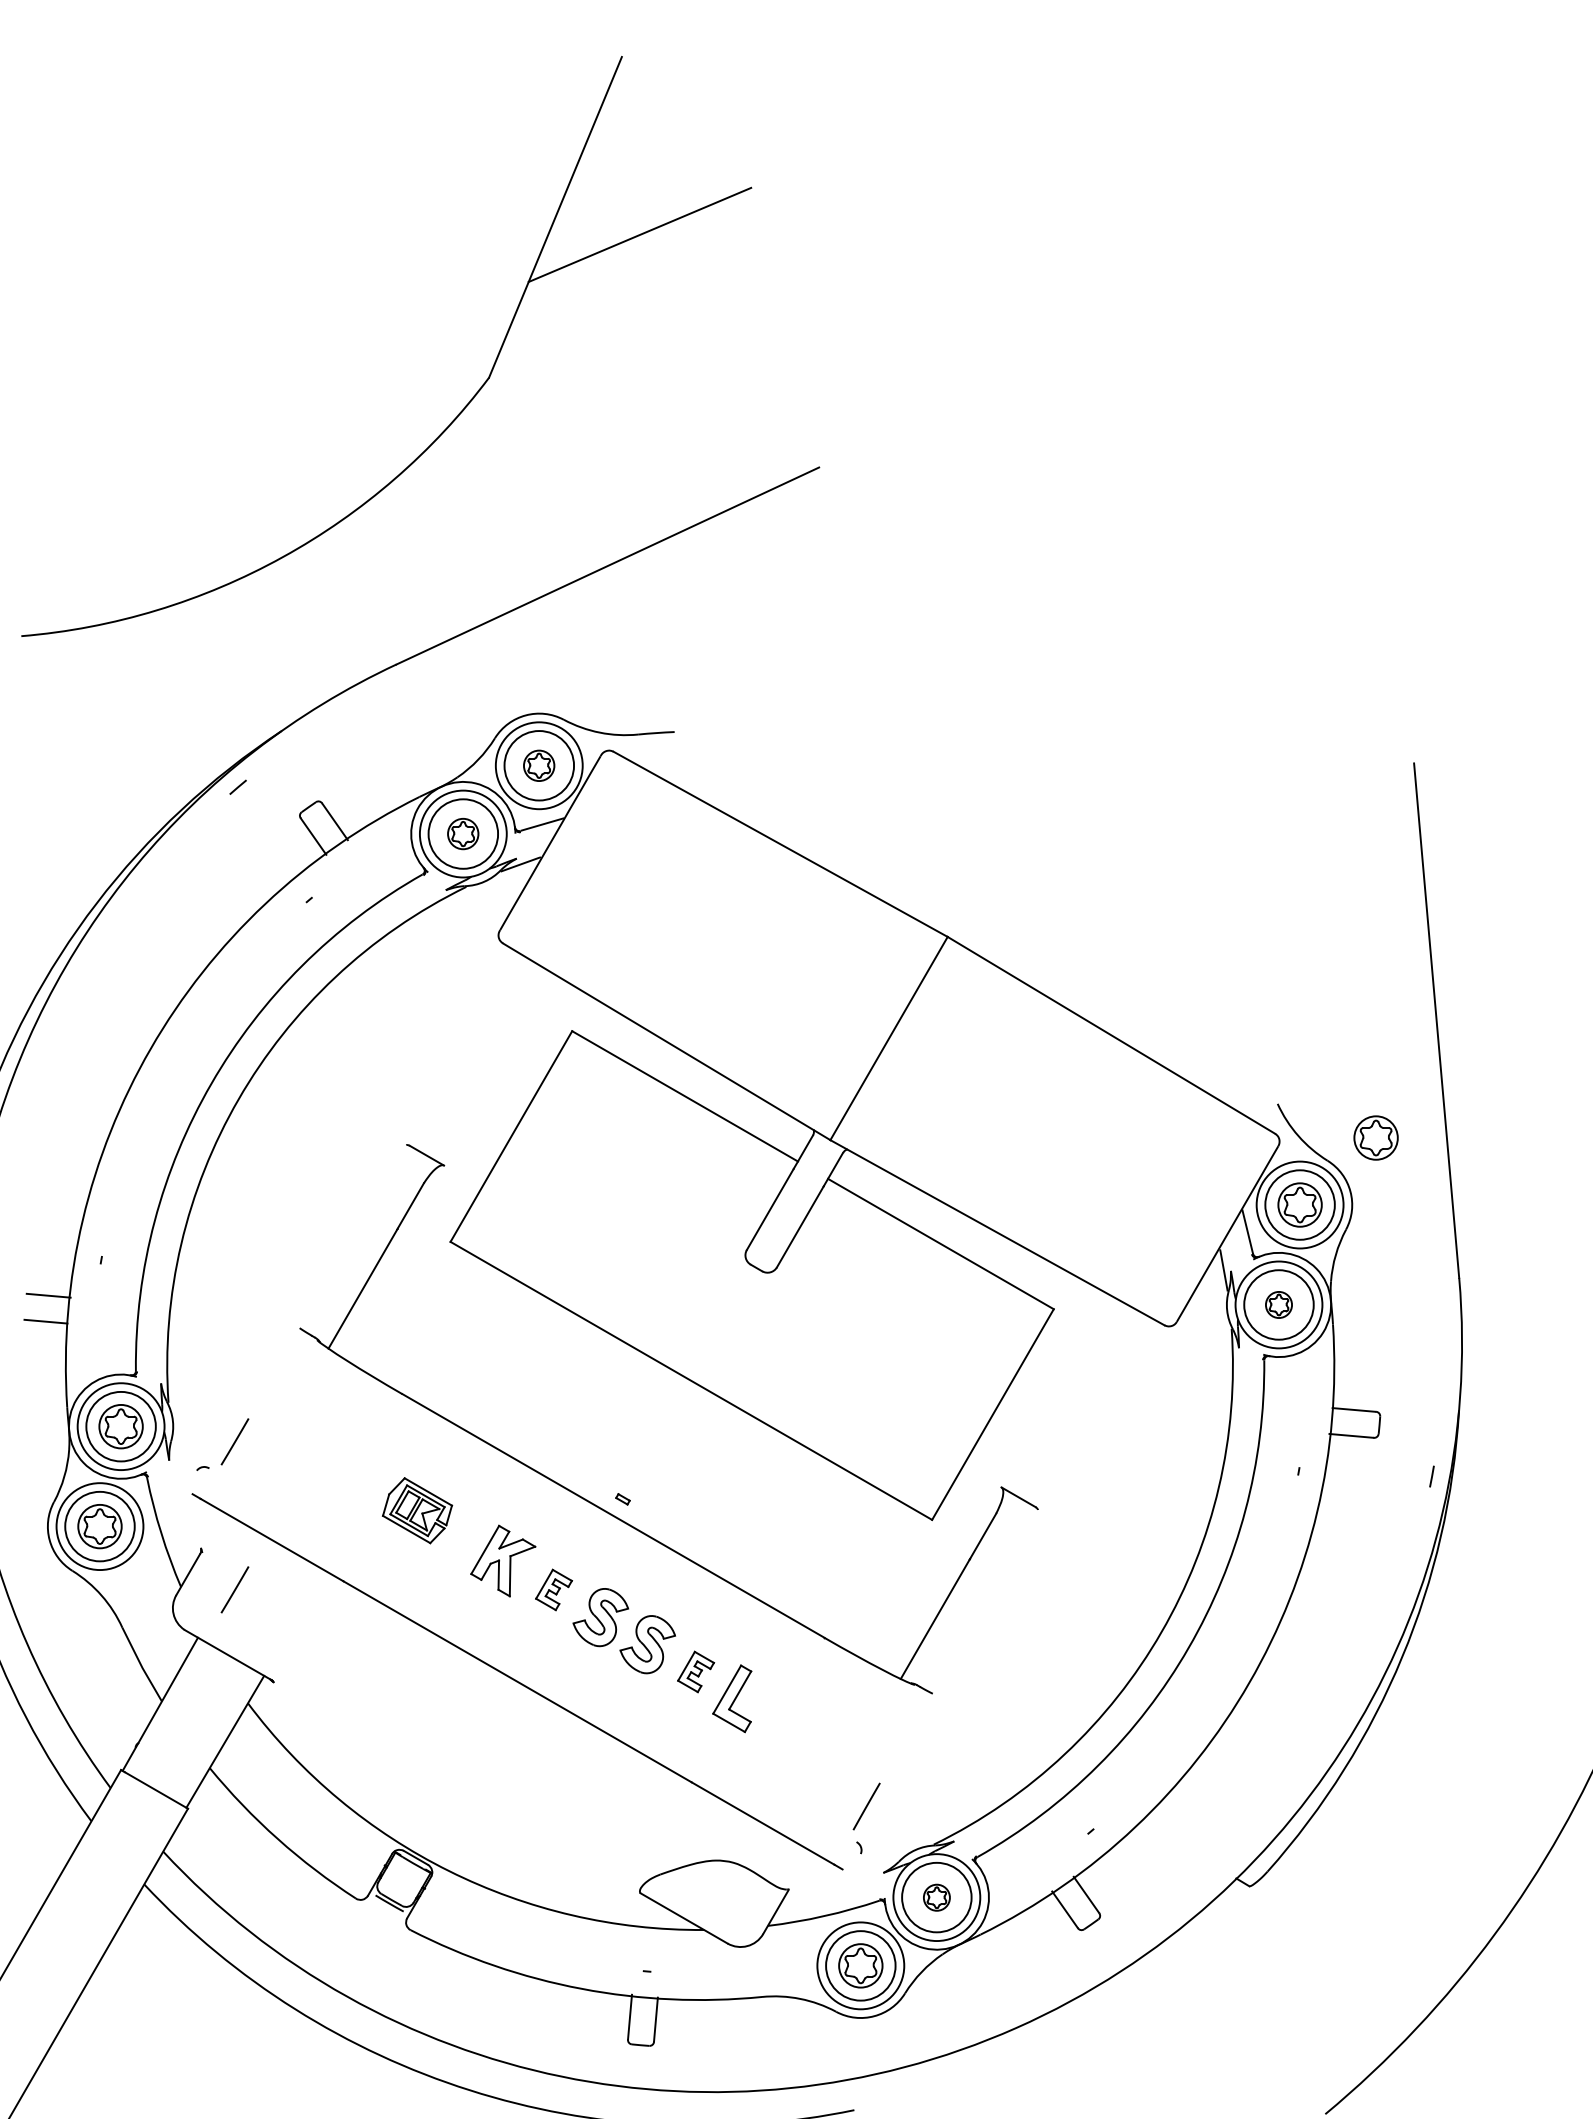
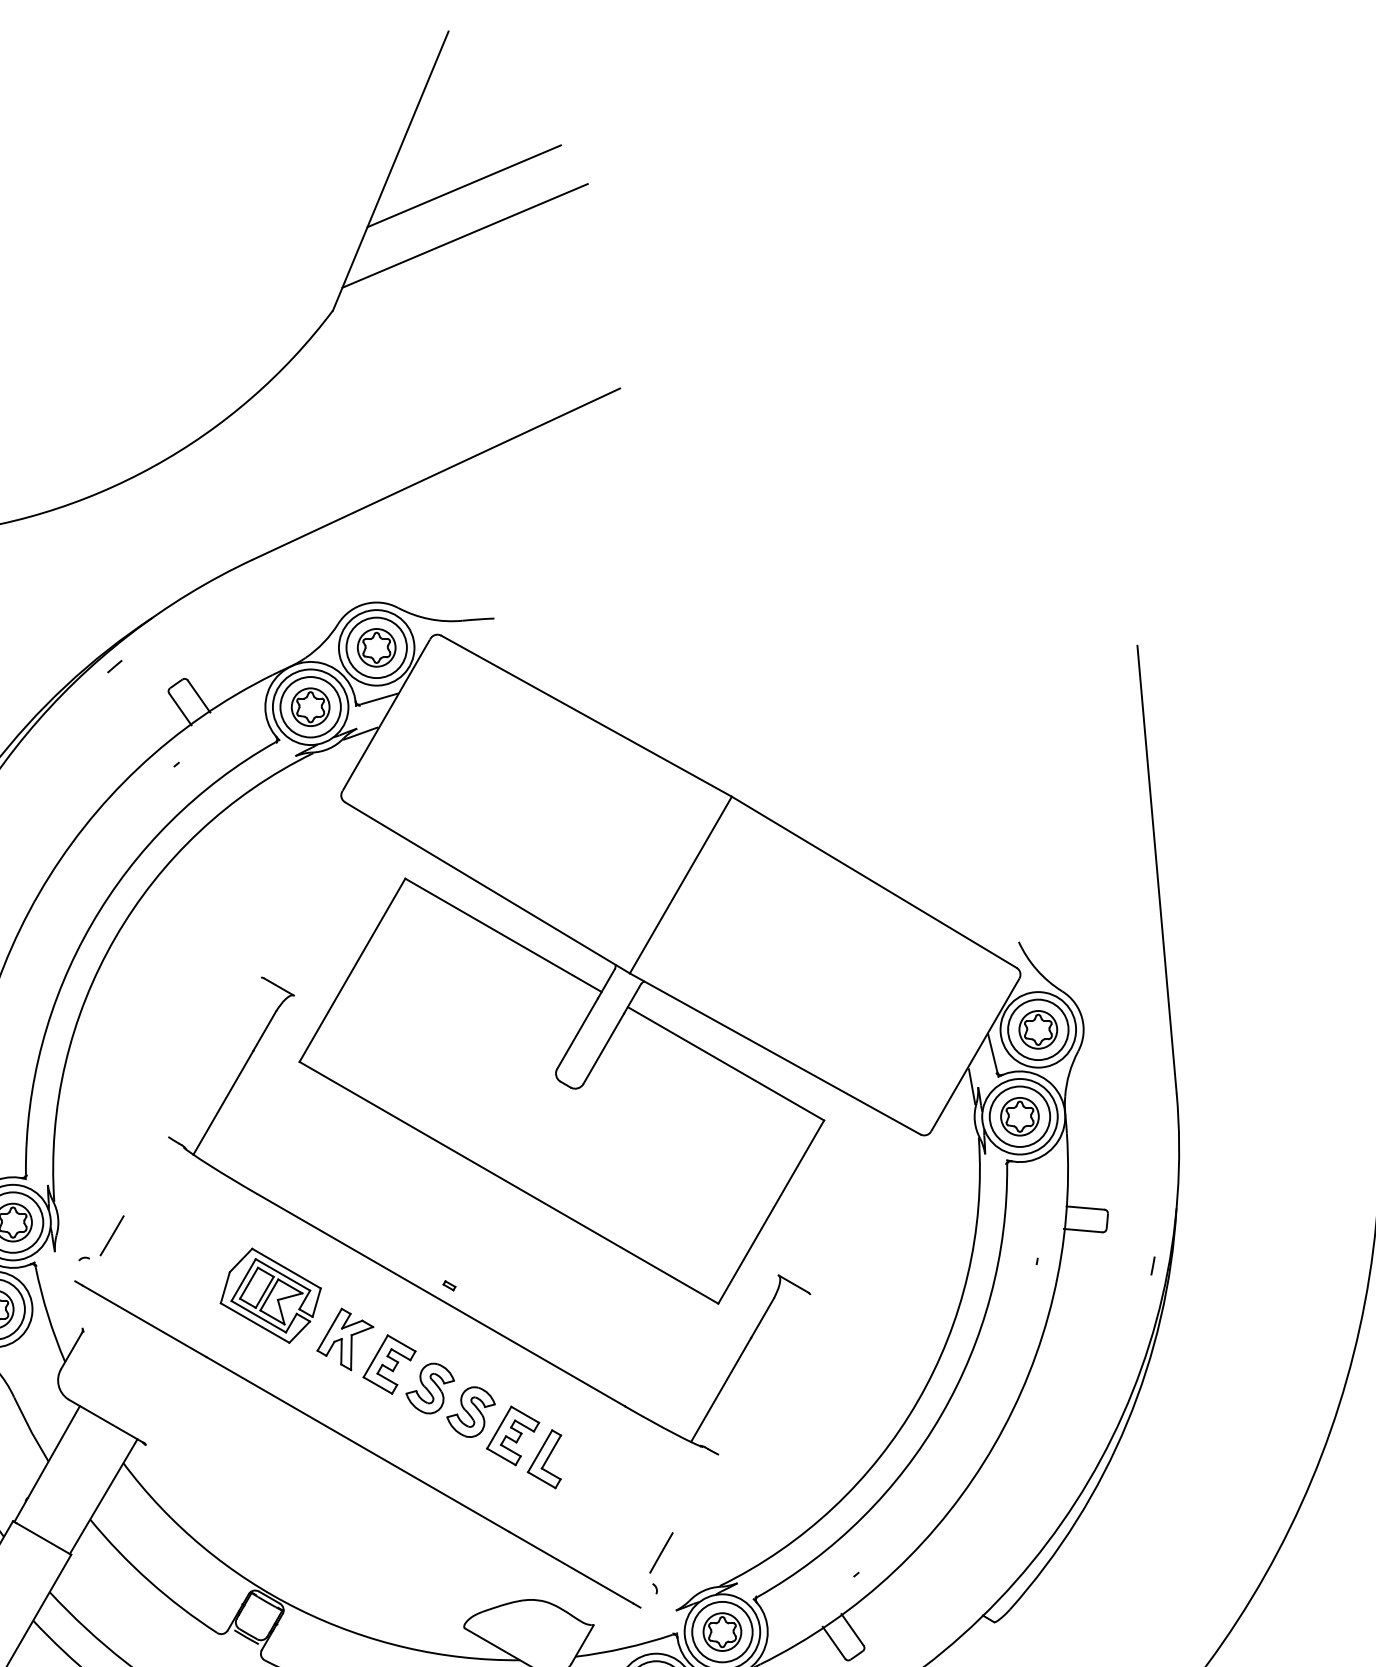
line: (640, 291) -> (464, 235), added
part: (538, 765) -> (376, 647), size x1.43
part: (462, 833) -> (309, 706), size x1.43
part: (1375, 1137) -> (1103, 971), removed
part: (1278, 1304) -> (1019, 1116), size x1.67
part: (417, 1510) -> (270, 1295), size x1.67
line: (234, 1589) -> (111, 1364), removed
part: (553, 1589) -> (389, 1364), size x1.67
part: (695, 1671) -> (512, 1435), size x1.67
part: (936, 1897) -> (722, 1632), size x1.67

